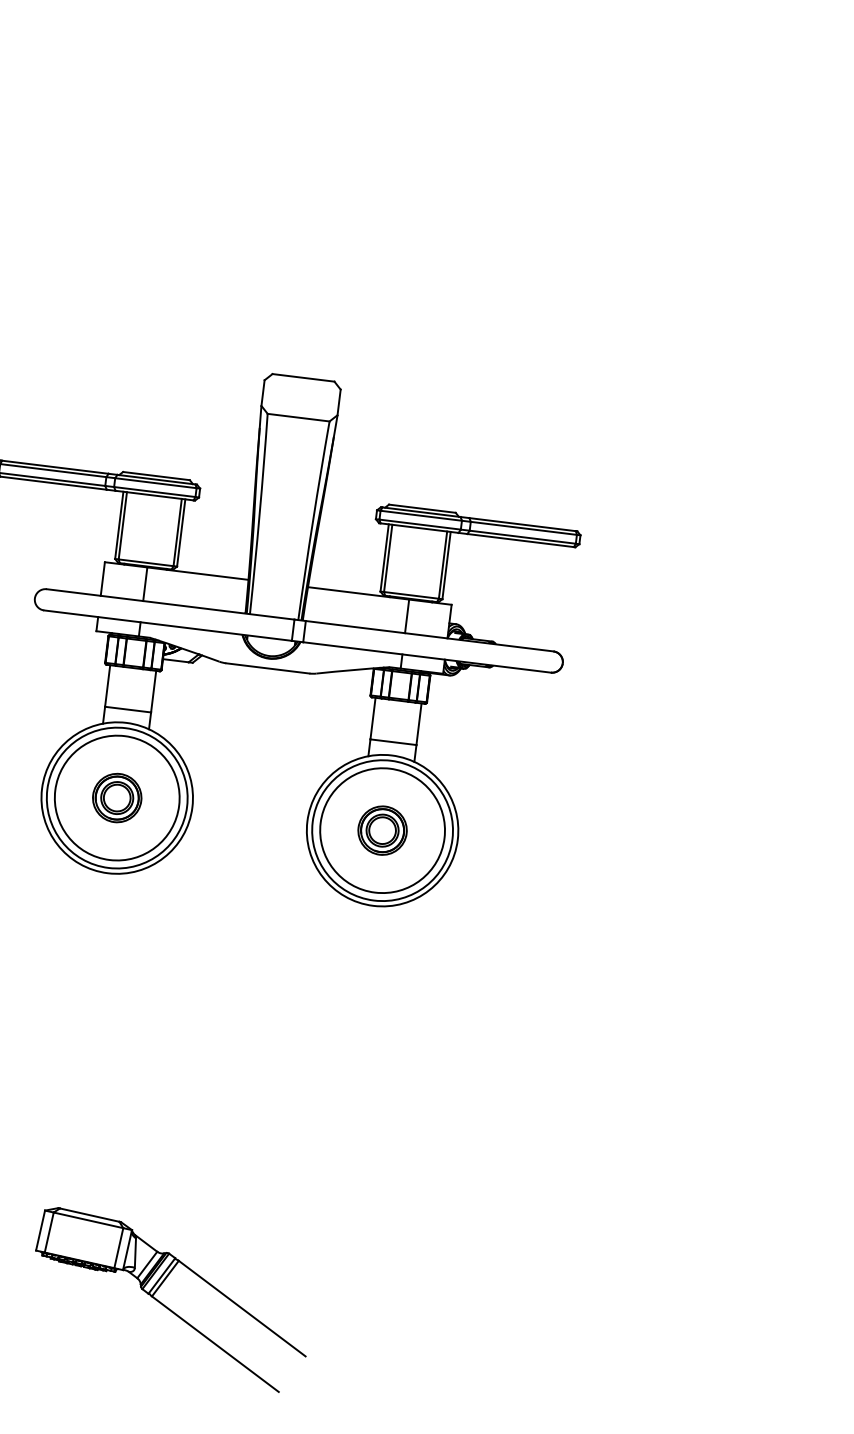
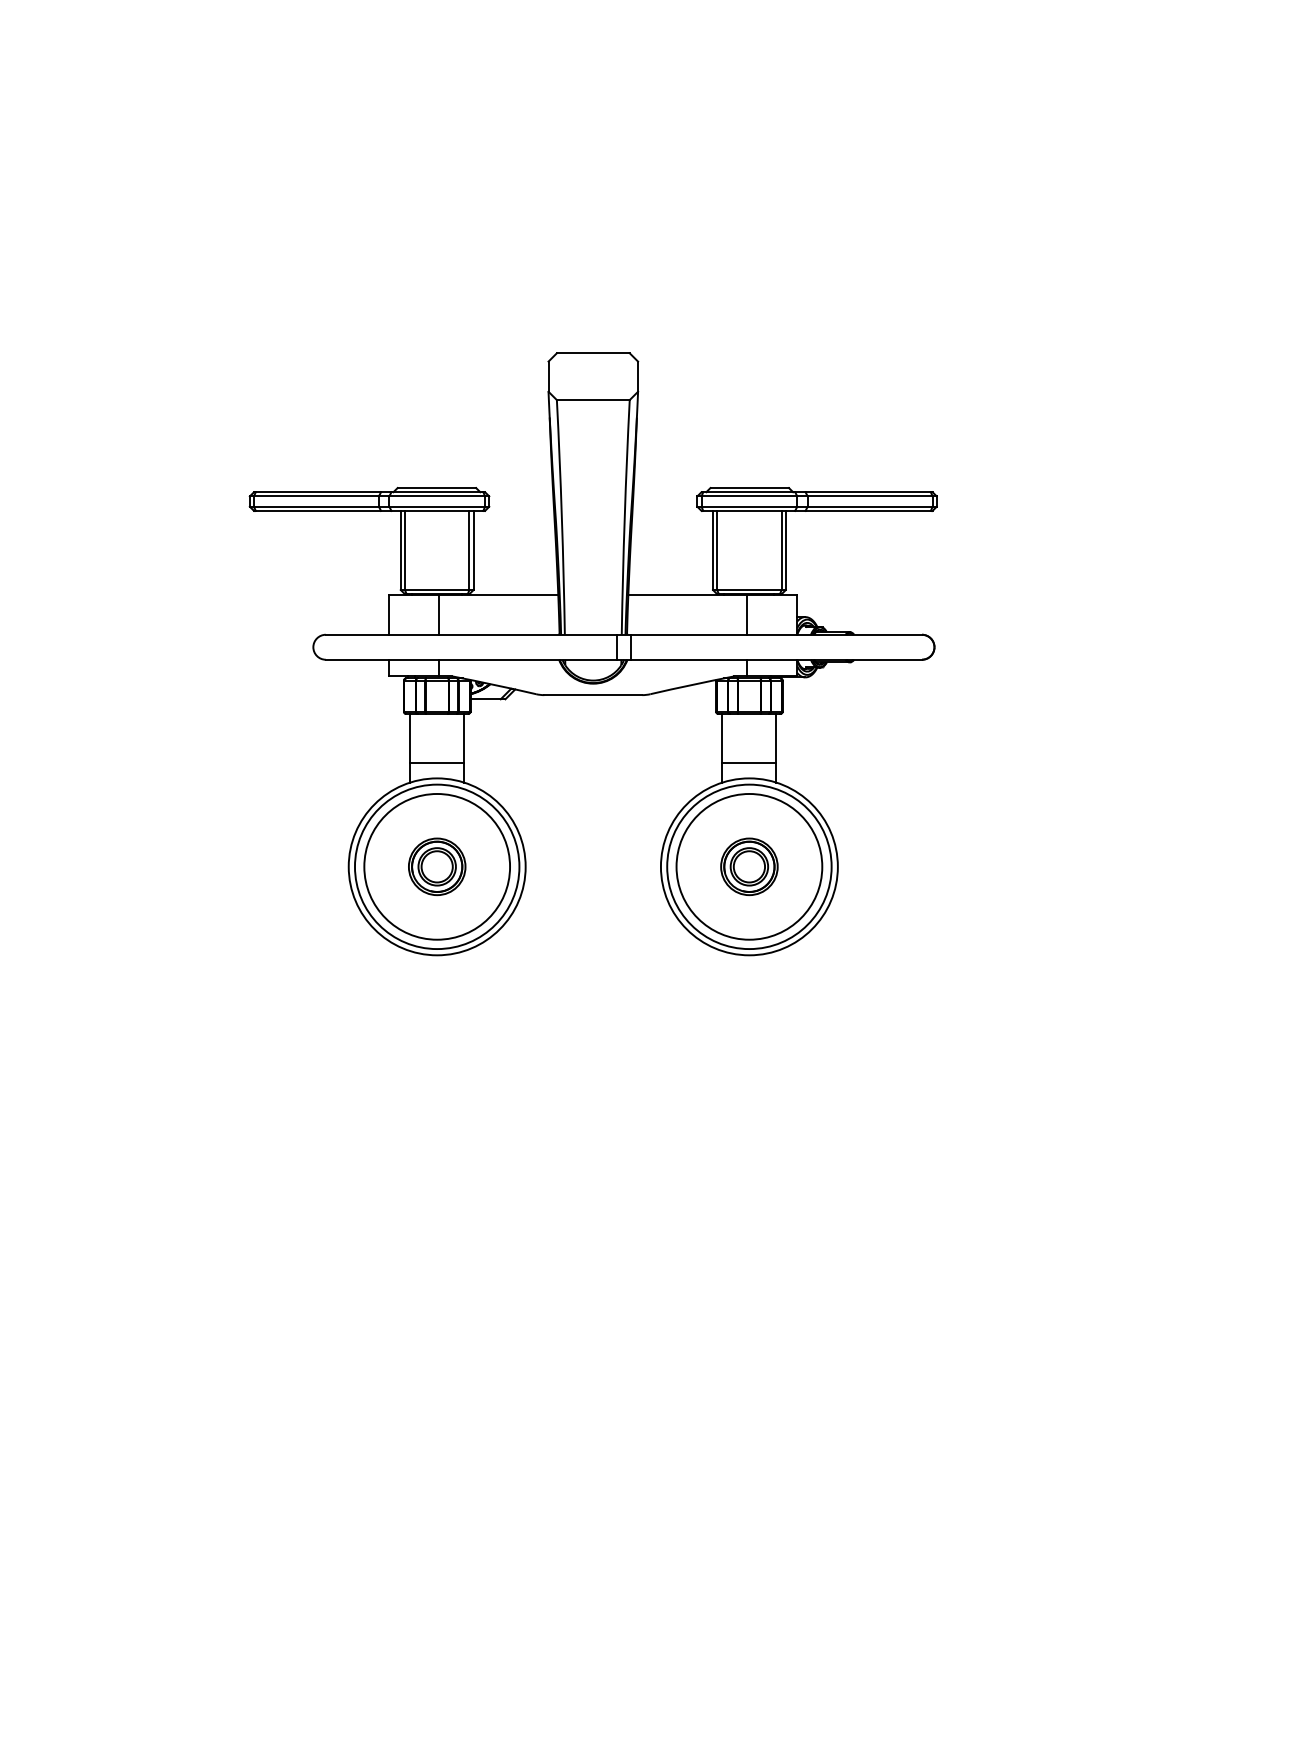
part: (166, 1305) -> (566, 1448), removed

